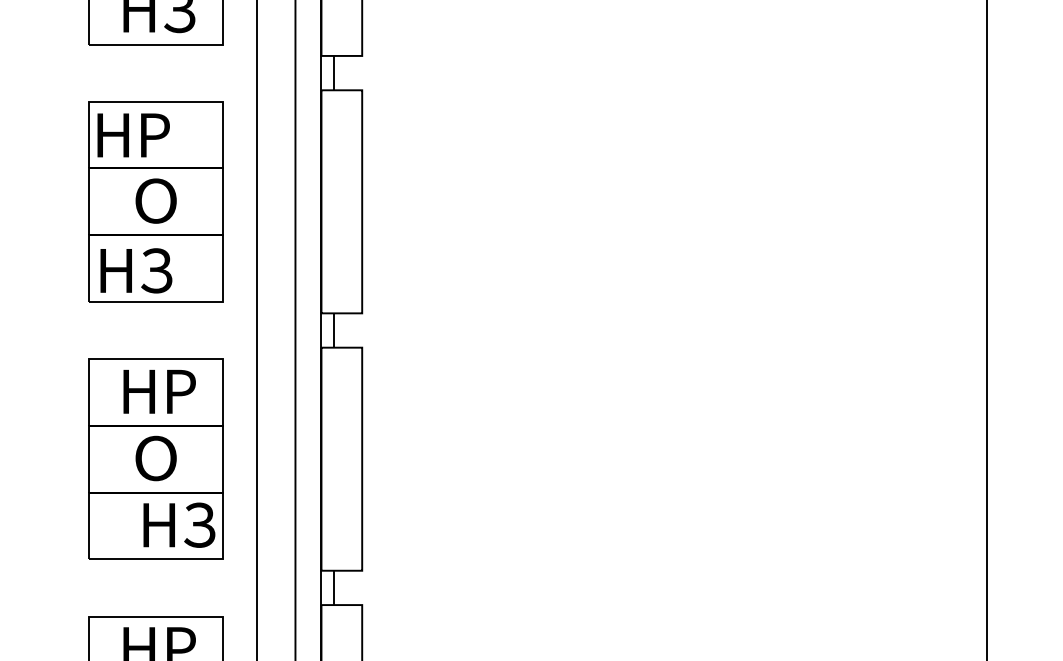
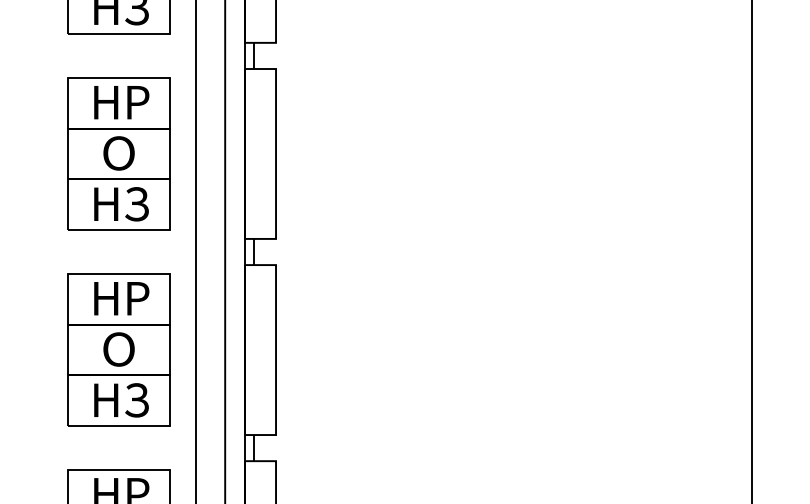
text: (133, 135) -> (121, 102), moved
text: (136, 270) -> (121, 204), moved
text: (179, 524) -> (121, 399), moved

